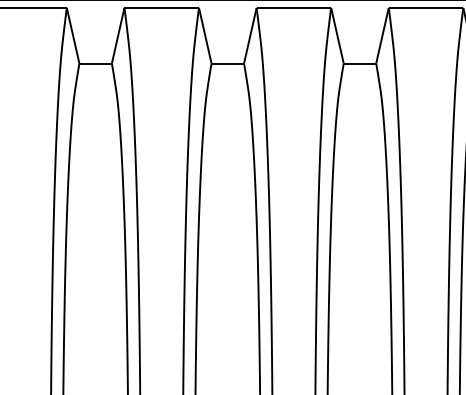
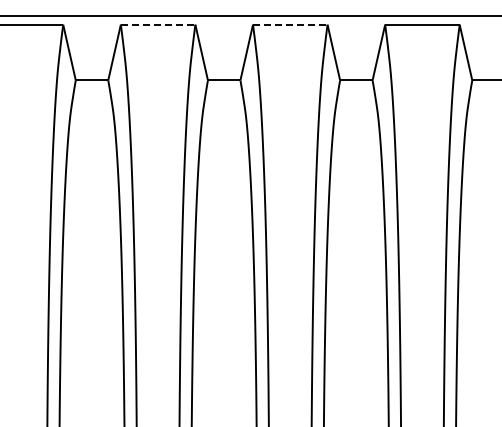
line: (162, 7) -> (158, 24), solid -> dashed
line: (294, 7) -> (290, 24), solid -> dashed

